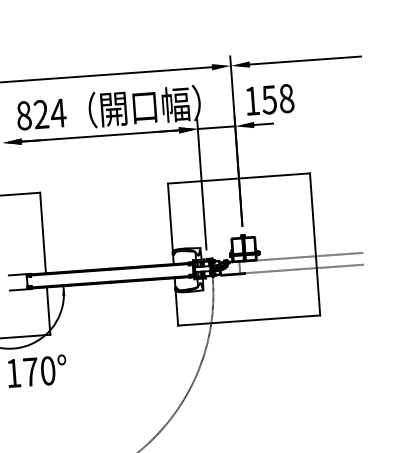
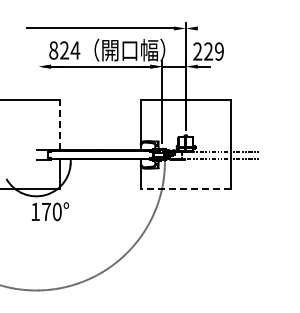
line: (304, 60) -> (232, 28), removed
text: (269, 99) -> (208, 51), 158 -> 229
line: (43, 232) -> (60, 124), solid -> dashed
line: (248, 320) -> (185, 189), solid -> dashed

